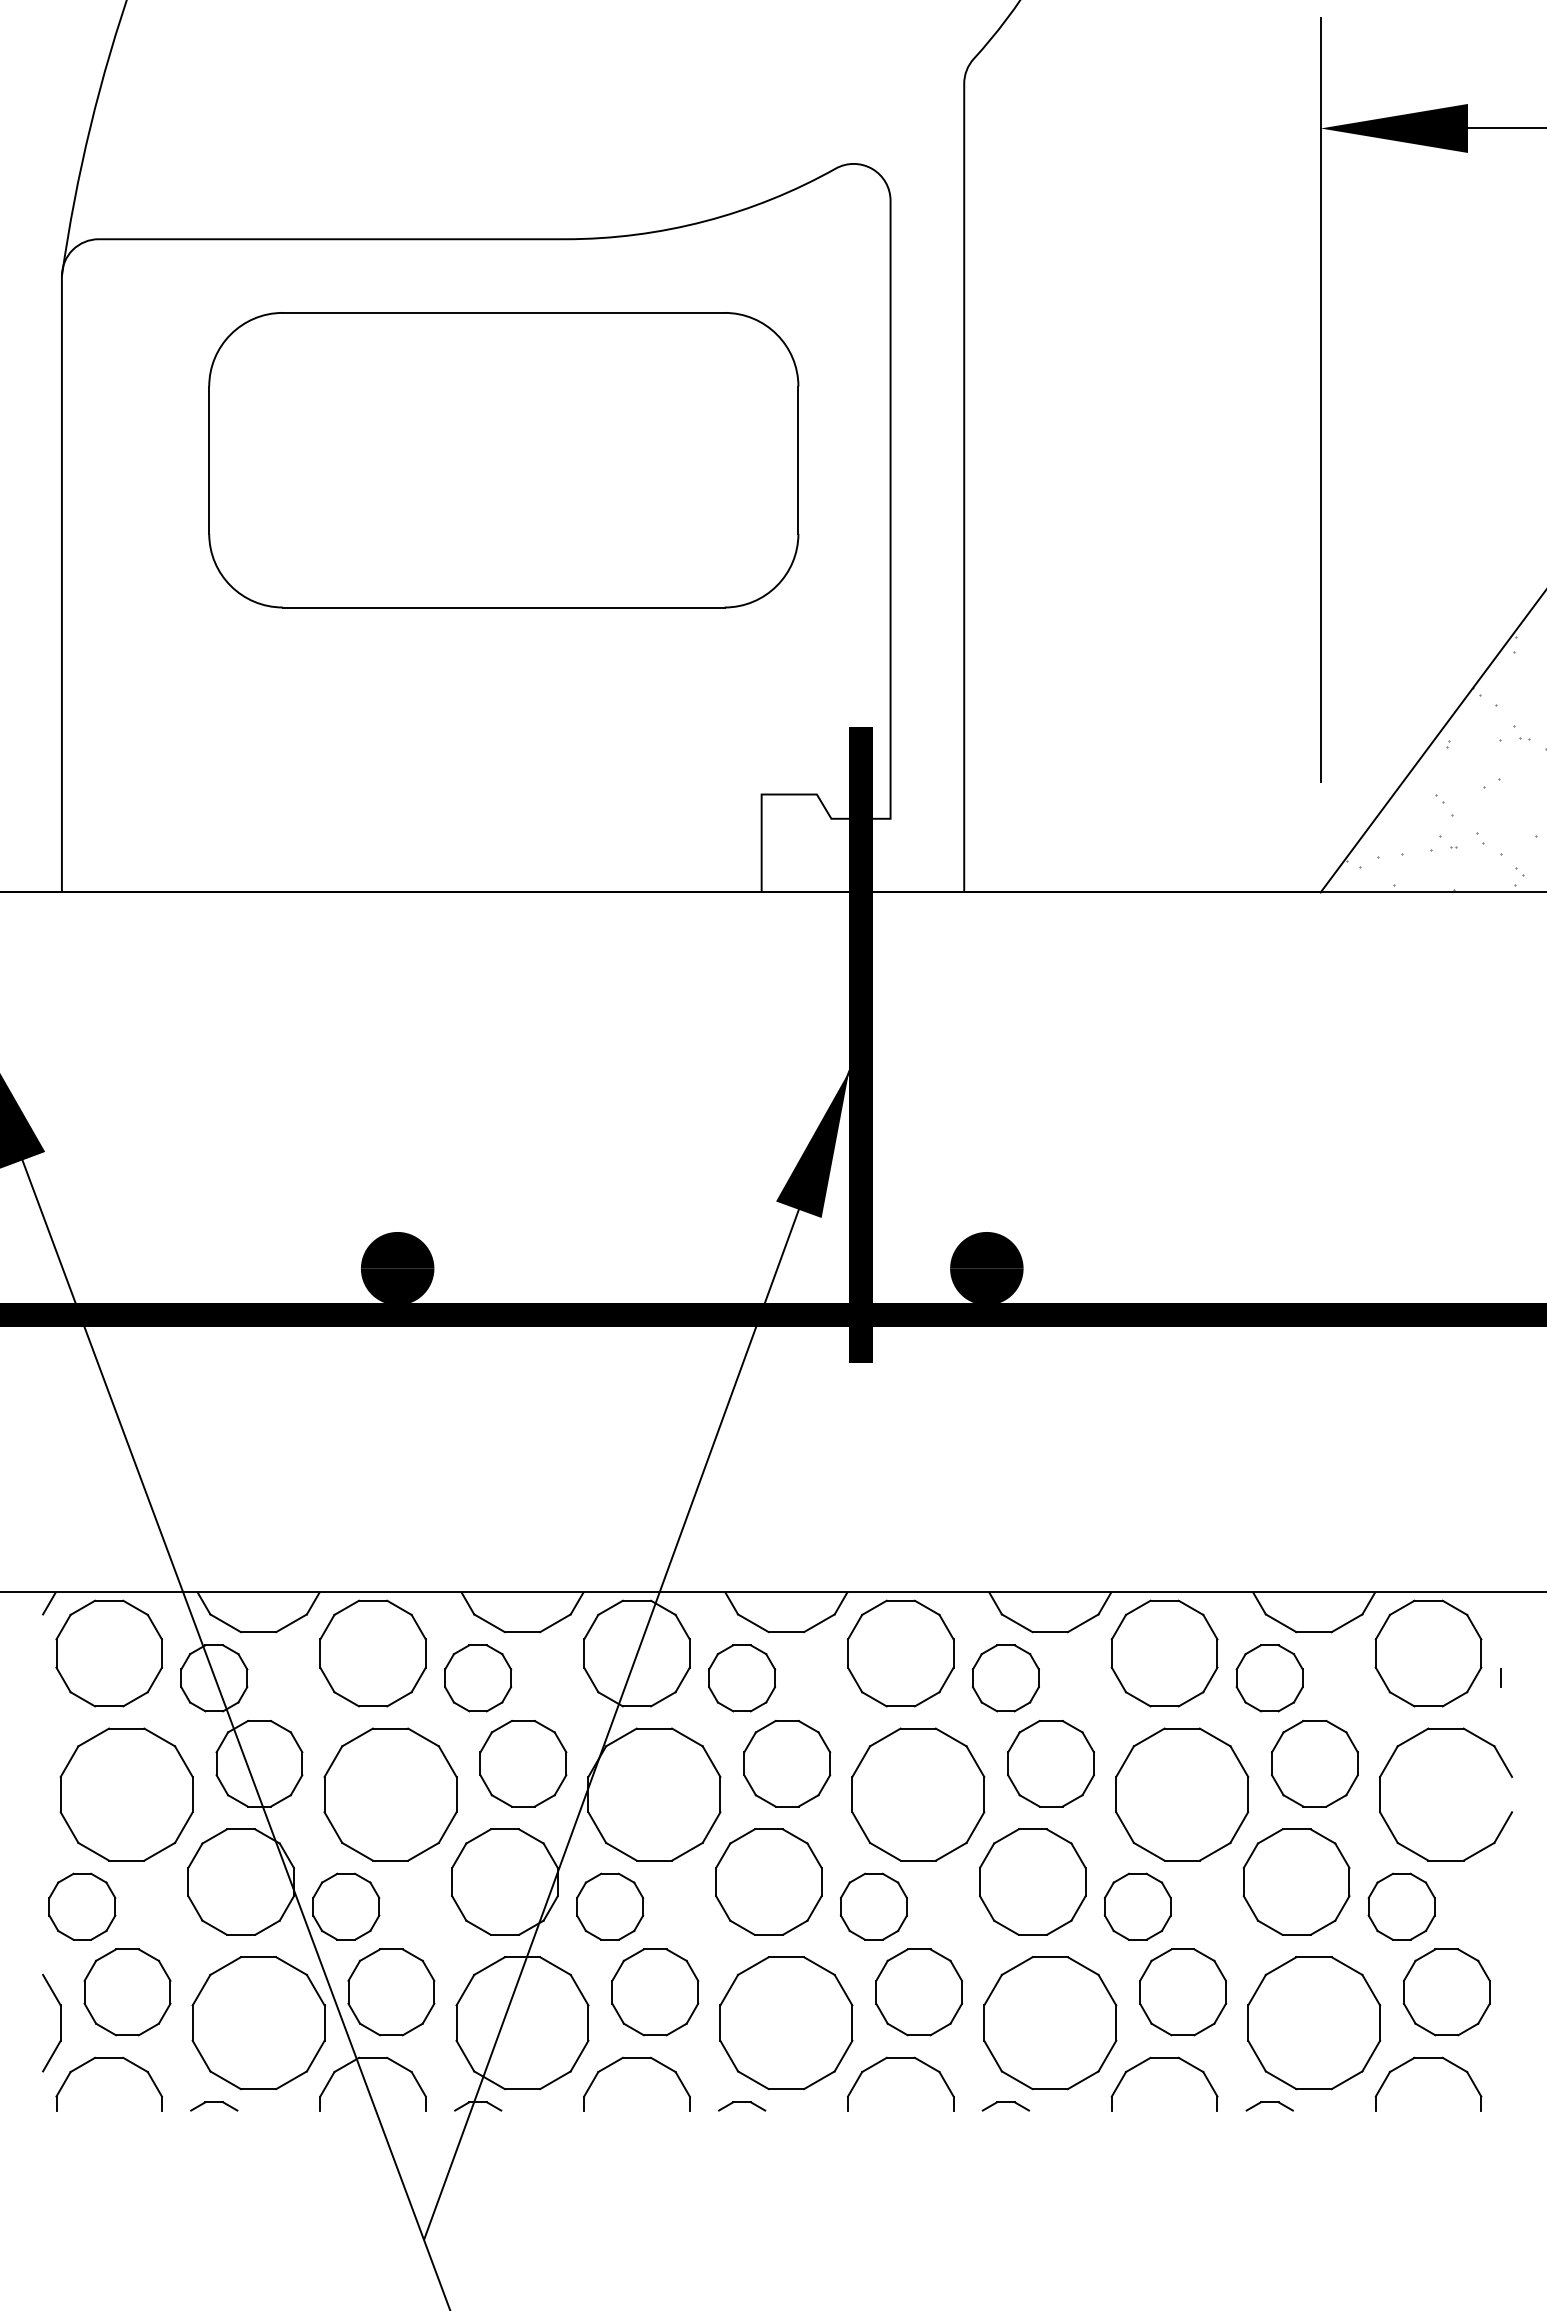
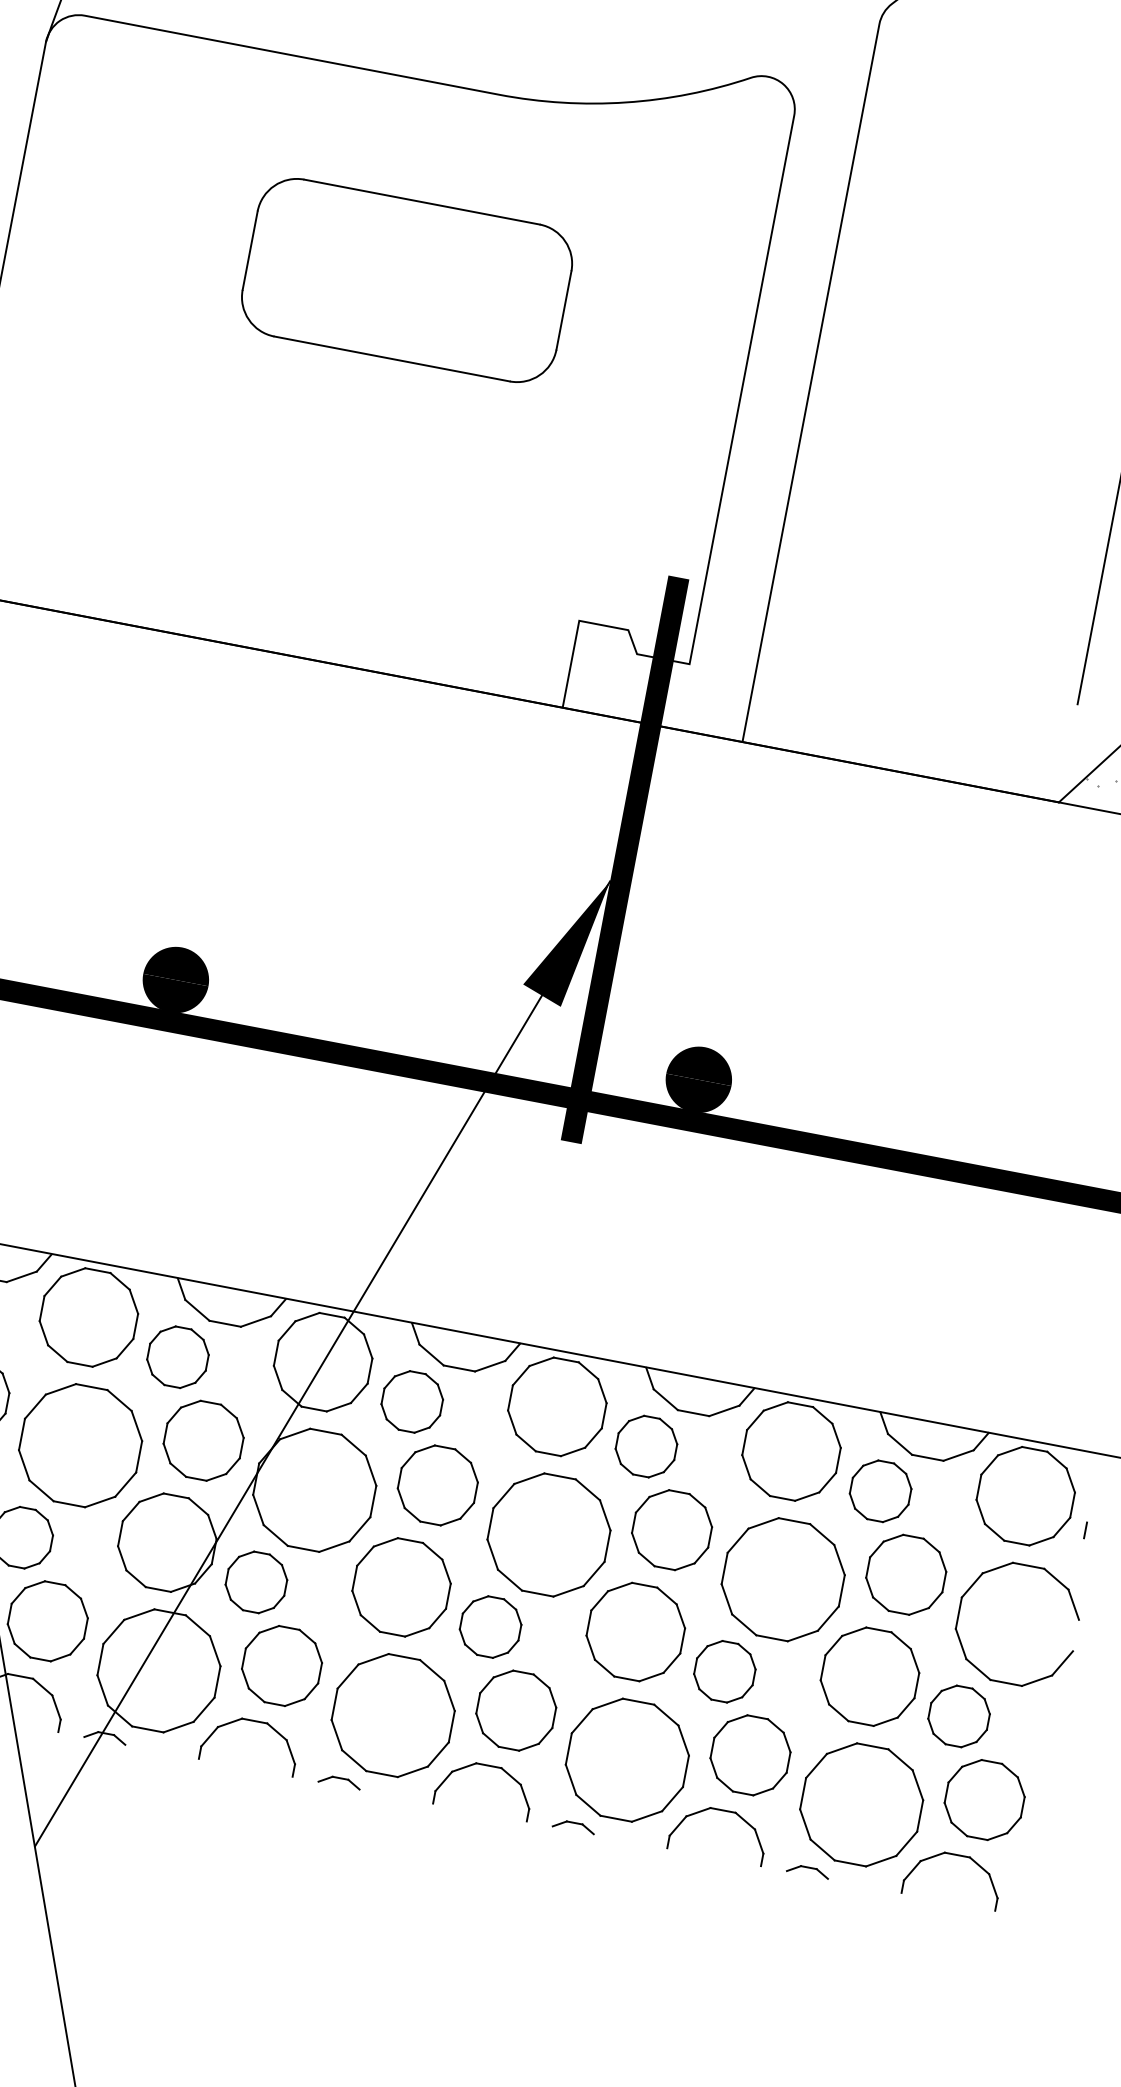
part: (503, 460) -> (406, 280), size x0.6

